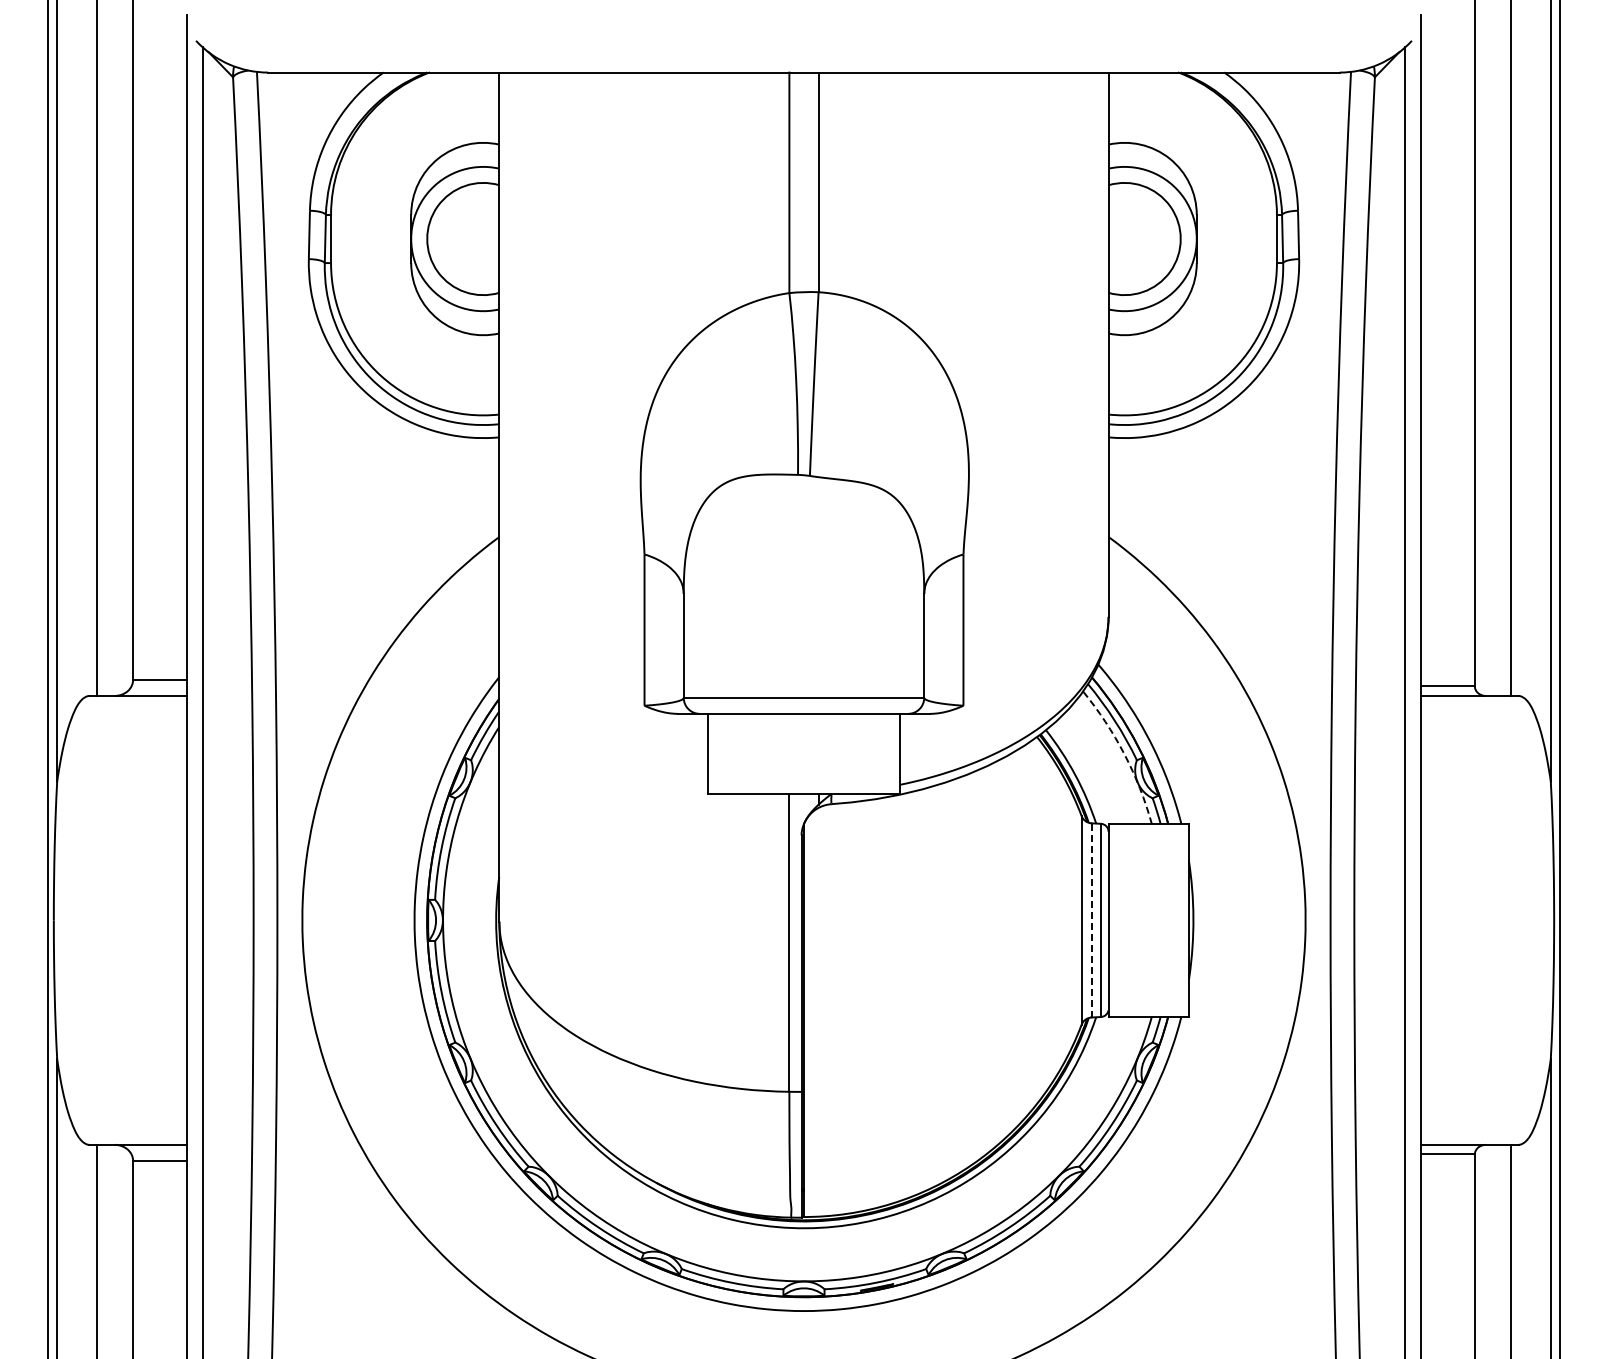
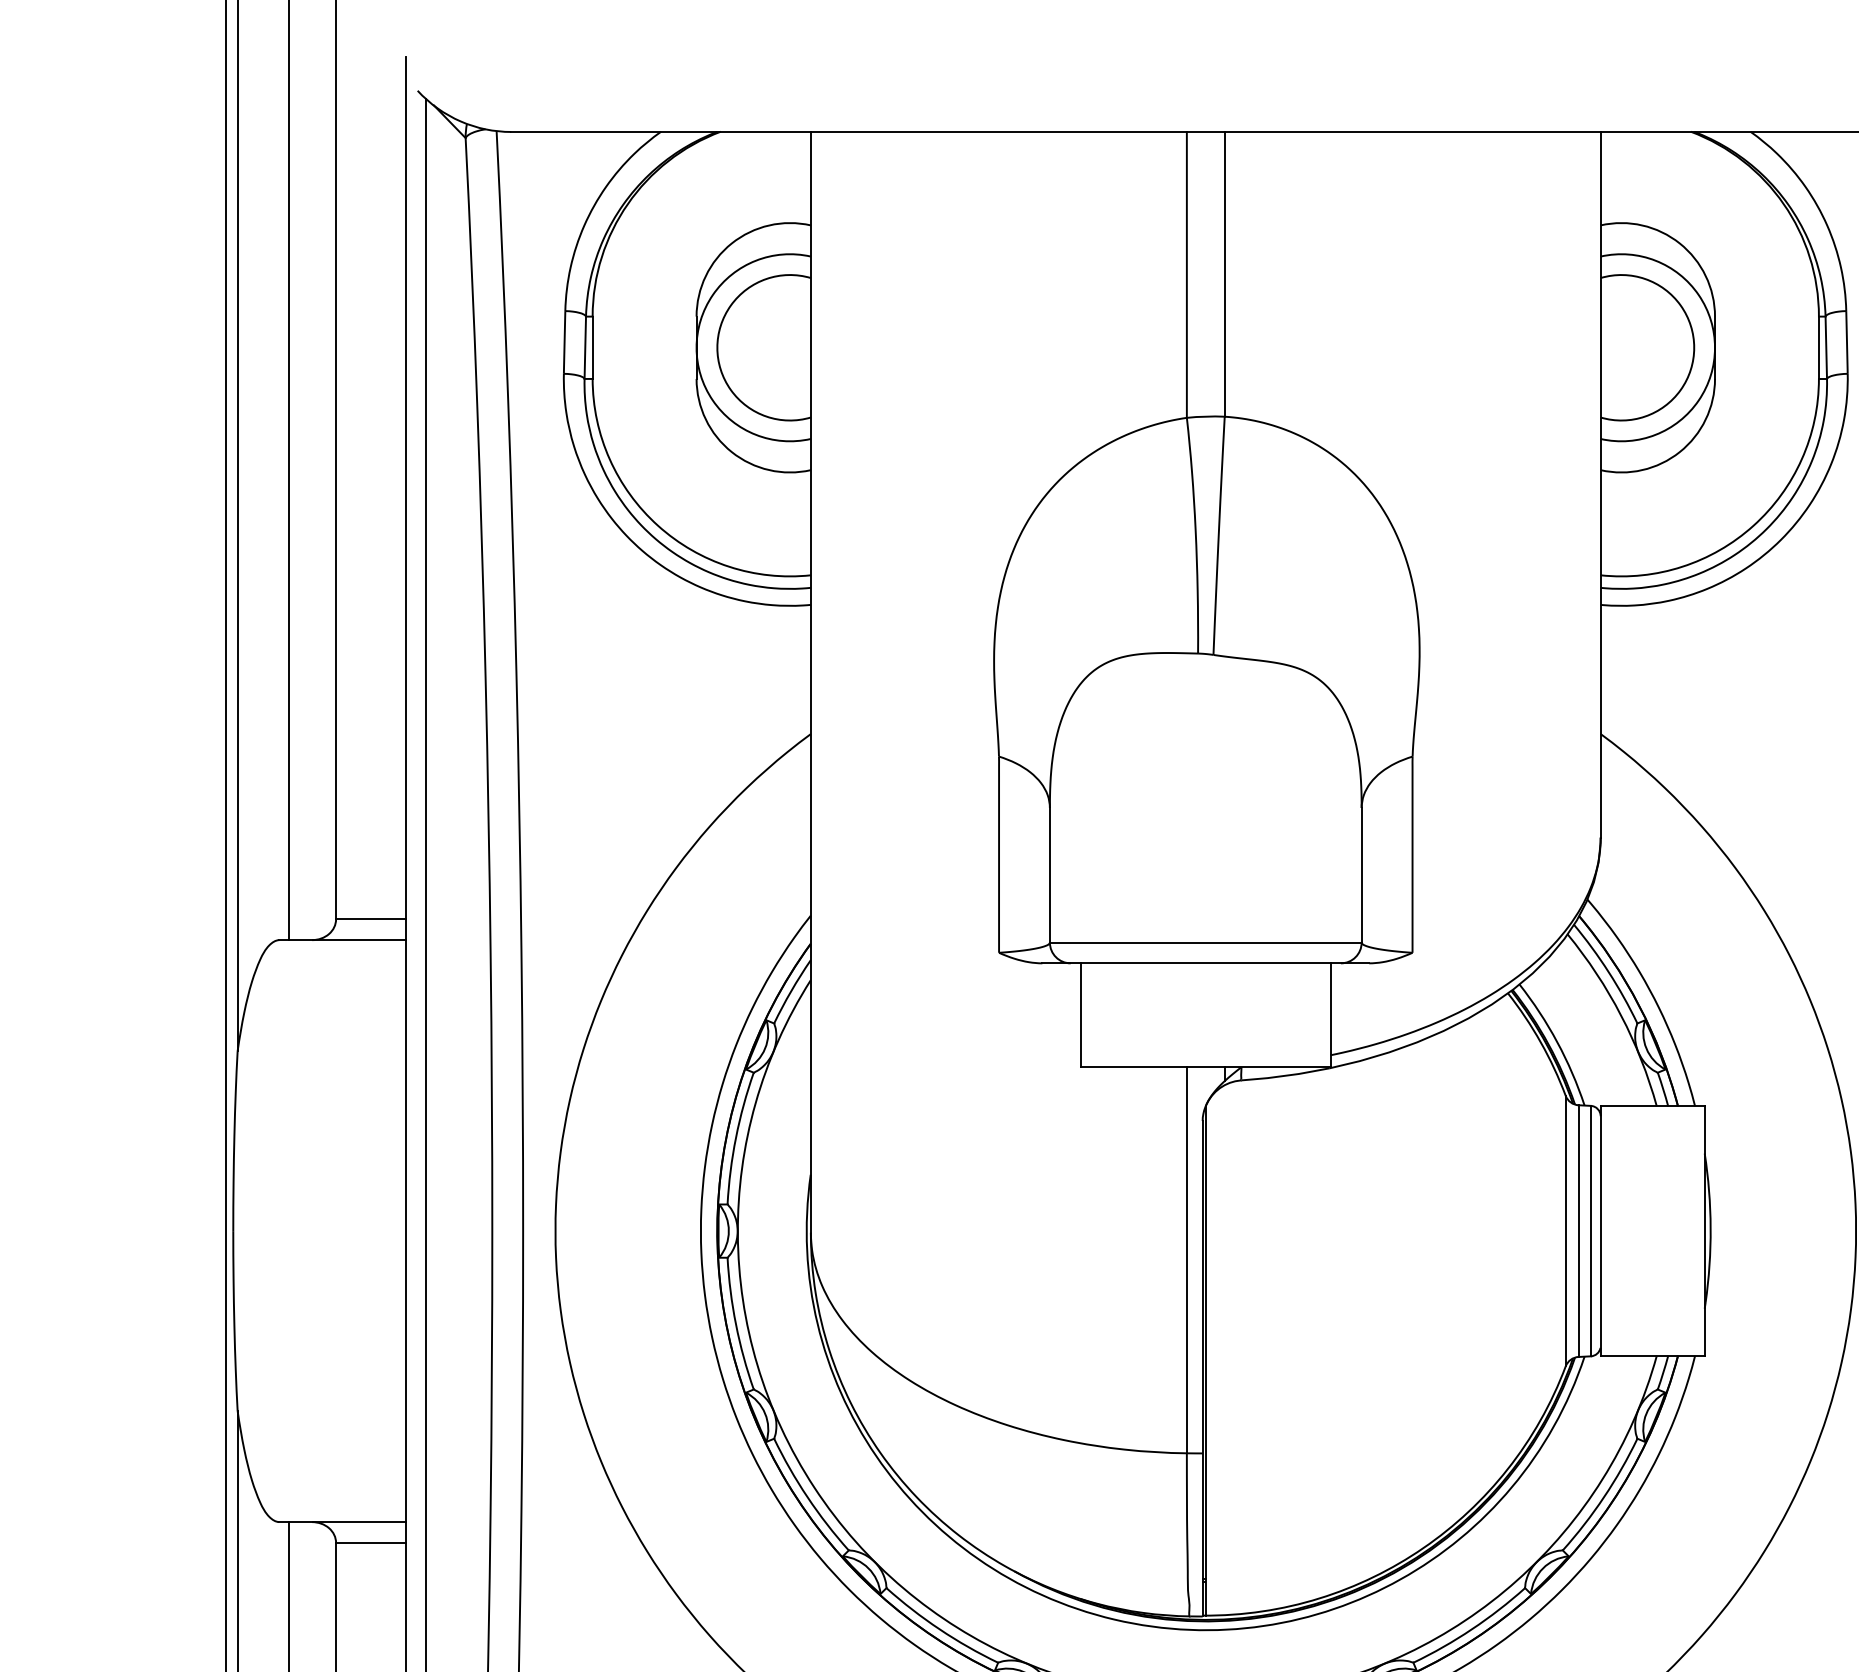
arc: (1124, 754) -> (1621, 1016), dashed -> solid
line: (1091, 919) -> (1578, 1229), dashed -> solid

